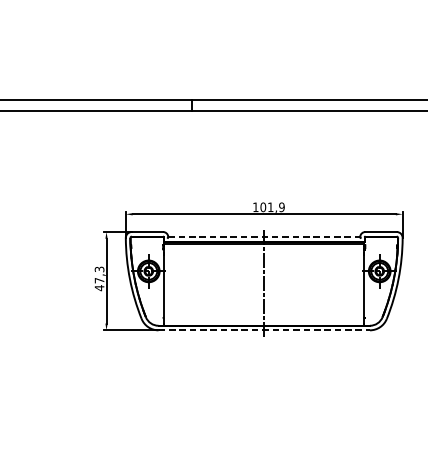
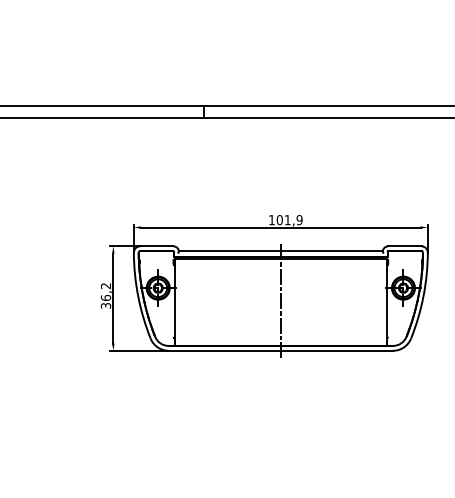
line: (263, 236) -> (280, 251), dashed -> solid
text: (99, 279) -> (105, 296), 47,3 -> 36,2
line: (264, 330) -> (281, 350), dashed -> solid

